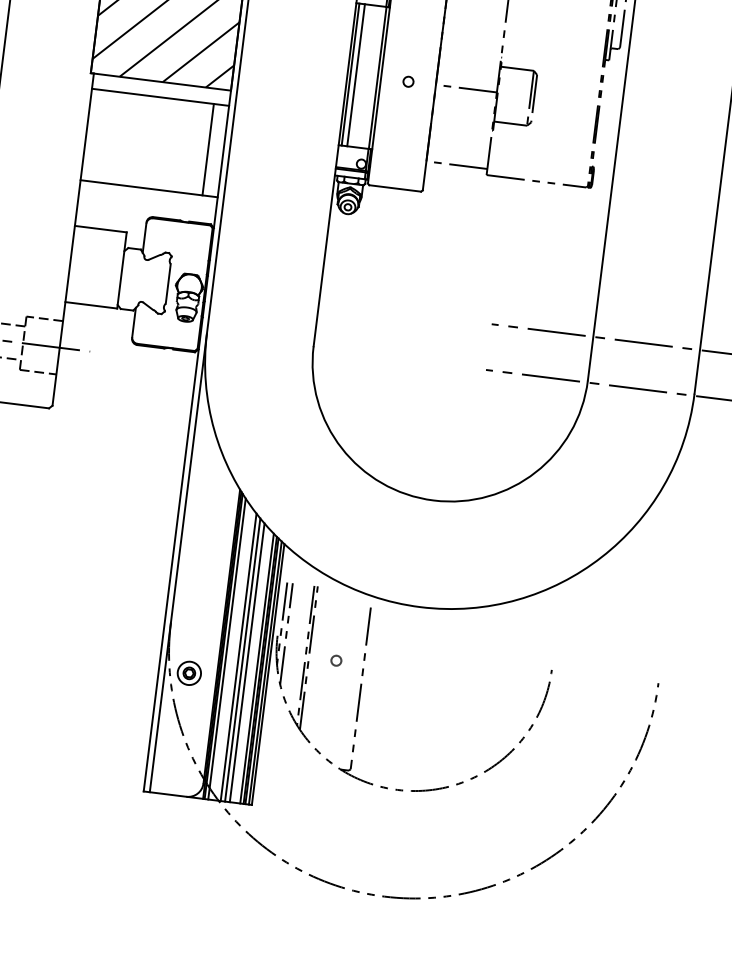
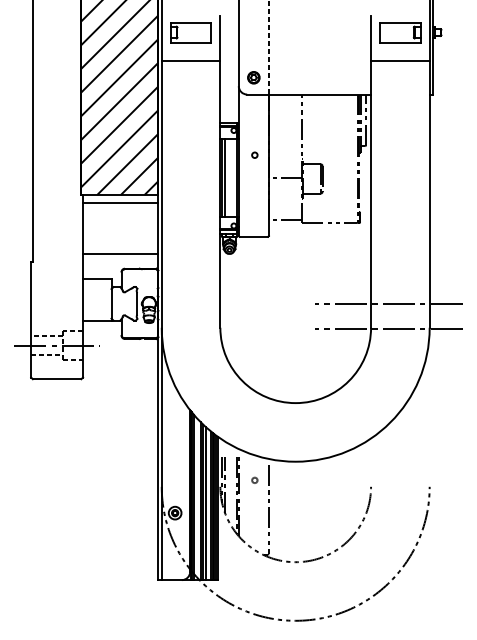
circle: (408, 80) -> (254, 154), moved
line: (209, 149) -> (150, 228), removed
circle: (335, 659) -> (254, 479), moved

